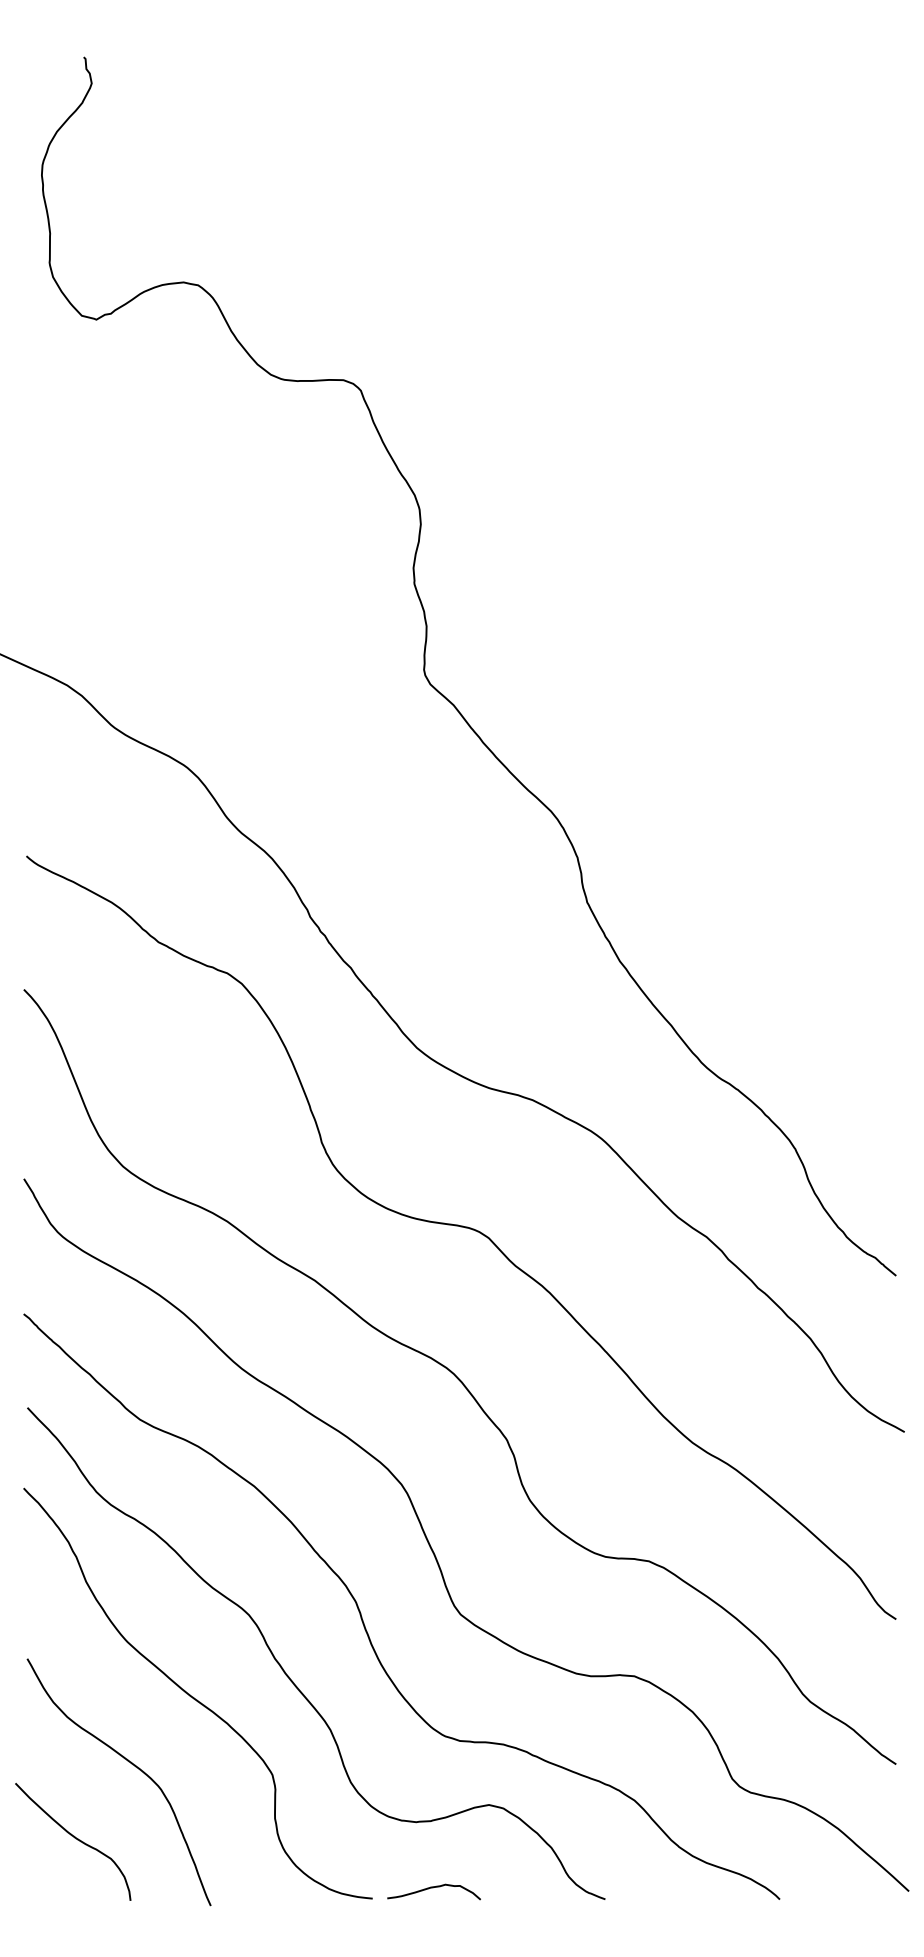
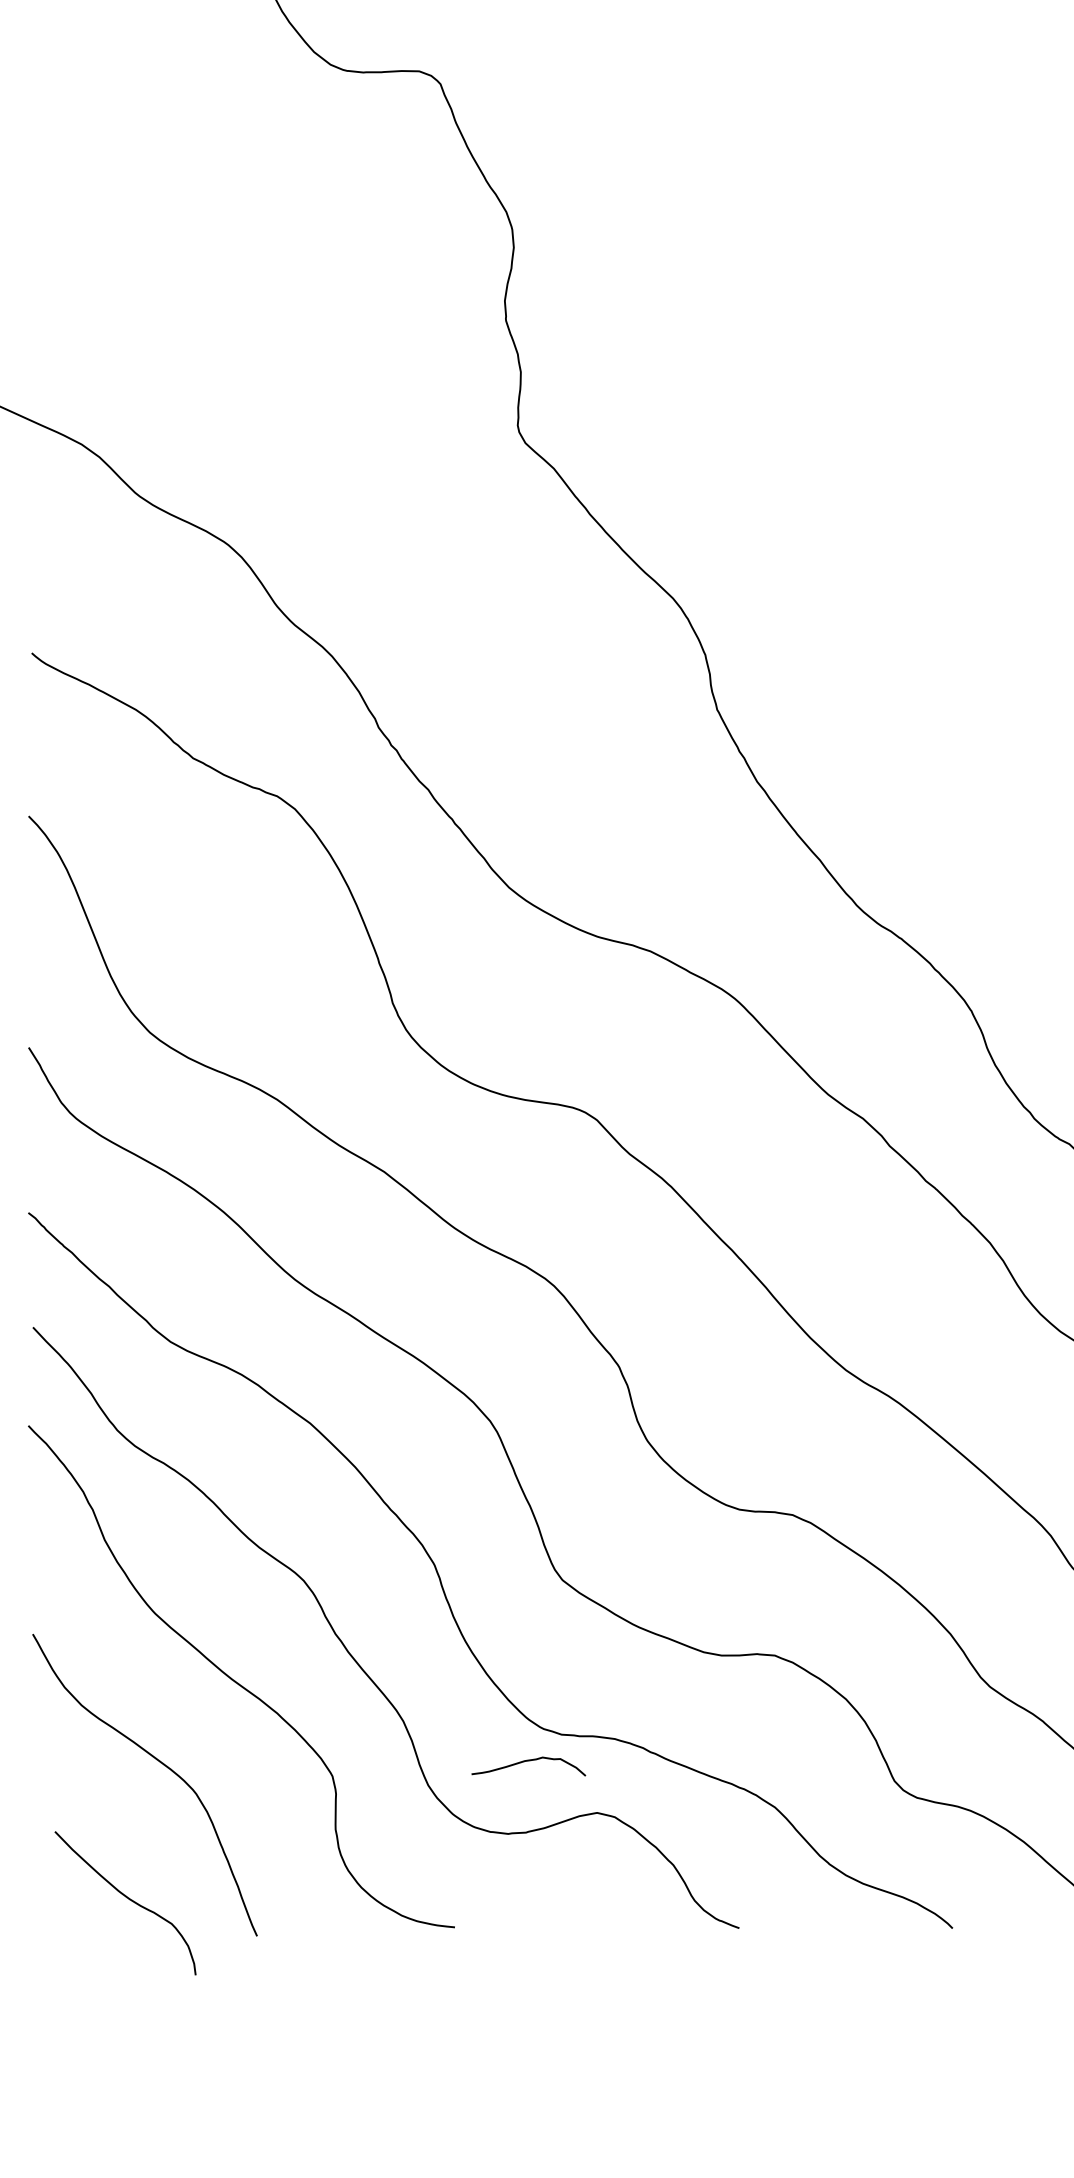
curve: (74, 1838) -> (127, 1899), moved
curve: (433, 1888) -> (528, 1762), moved

